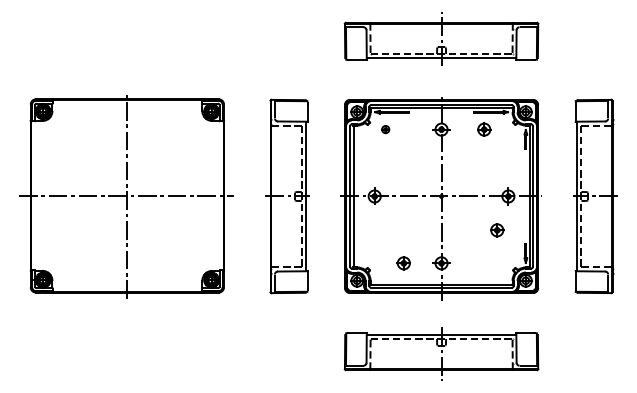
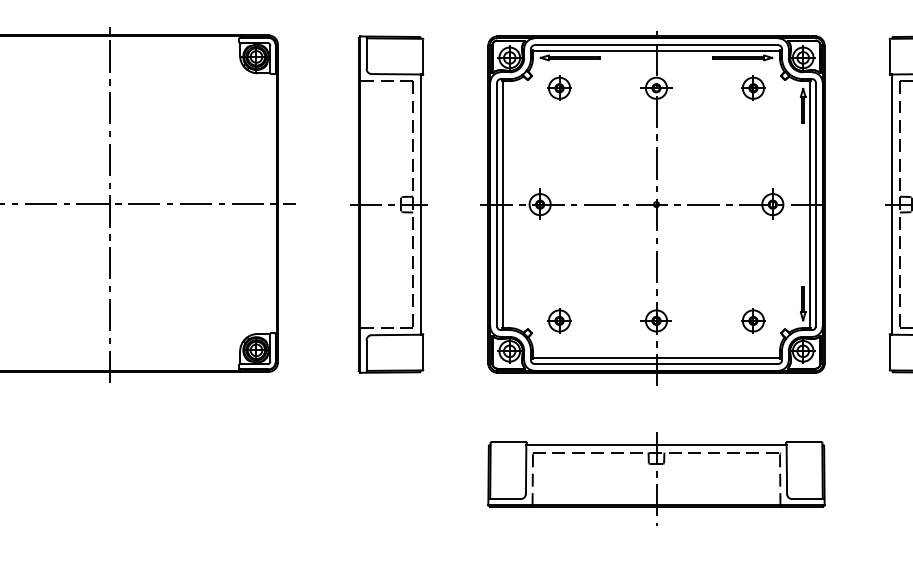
part: (385, 129) -> (558, 88), size x1.67
part: (484, 129) -> (753, 88), moved
part: (497, 230) -> (753, 321), moved
part: (403, 263) -> (558, 321), moved

